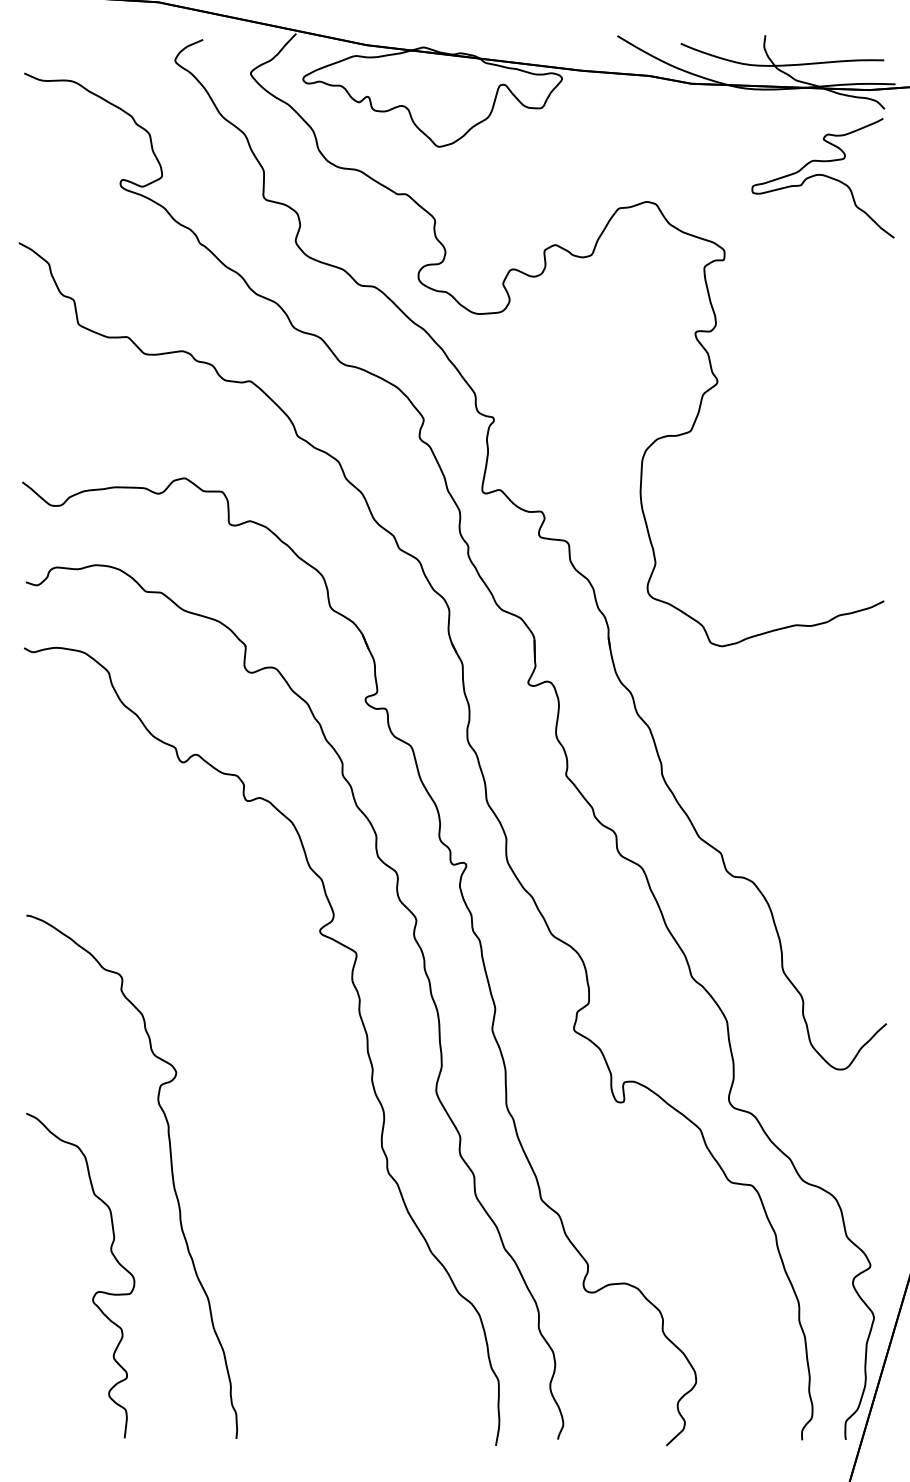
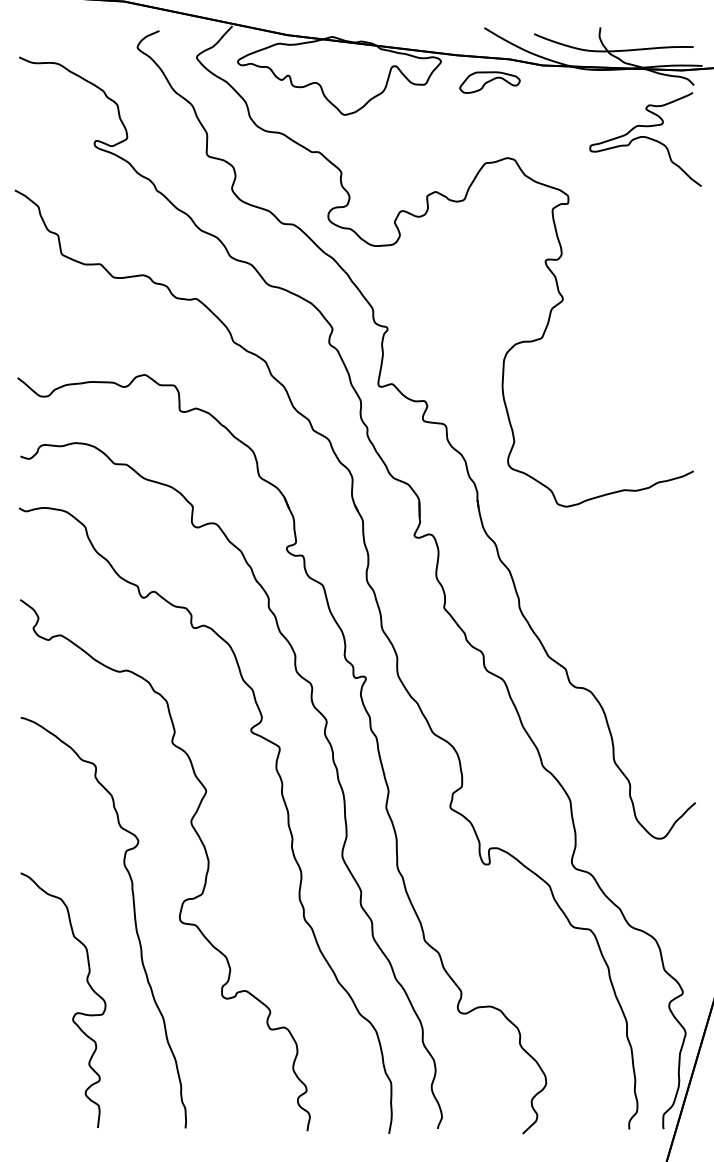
part: (624, 105) -> (489, 82), added
curve: (235, 1147) -> (184, 899), added

